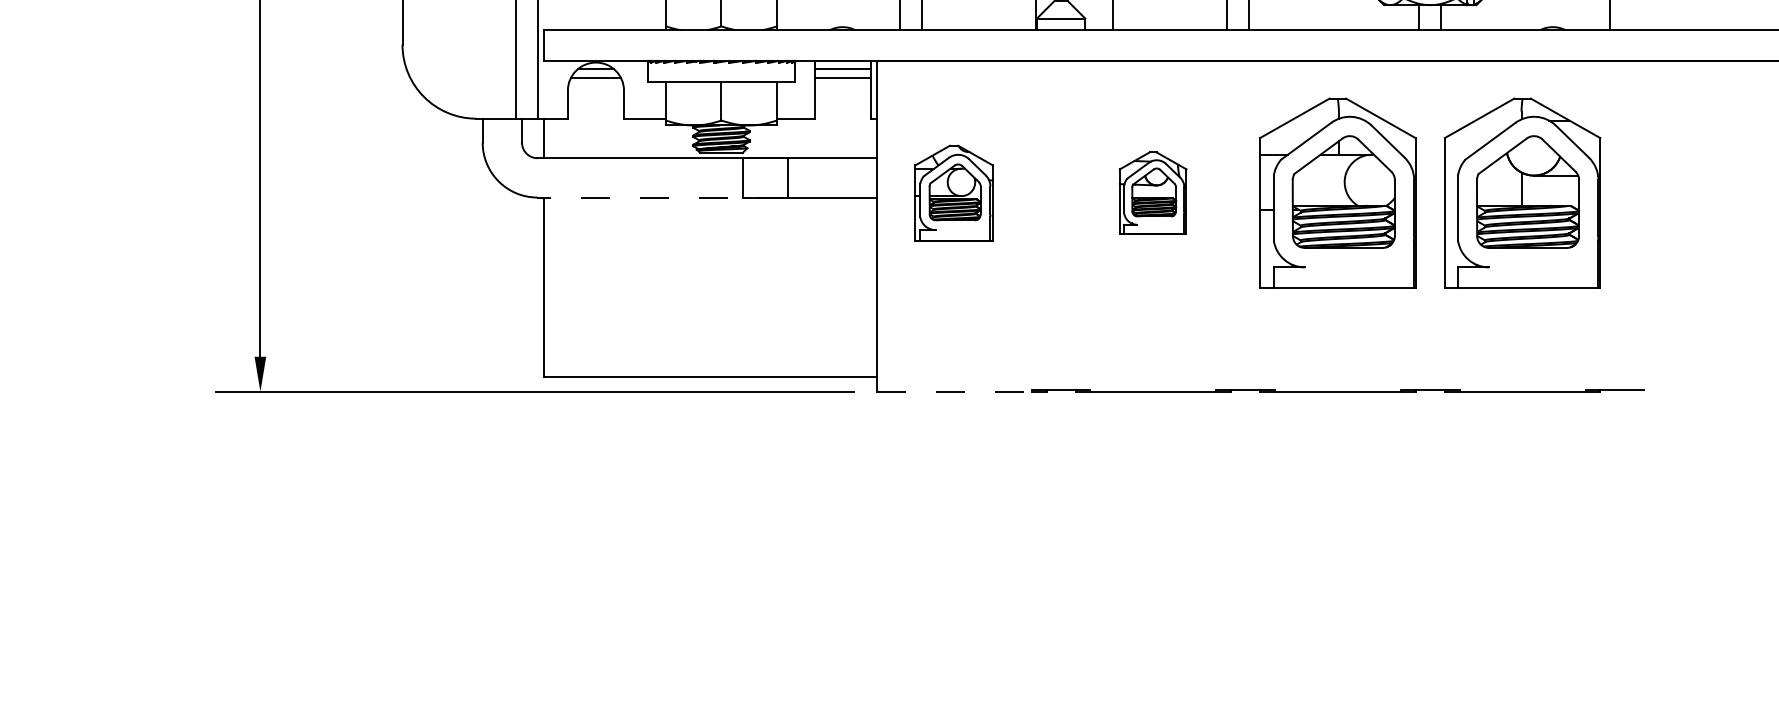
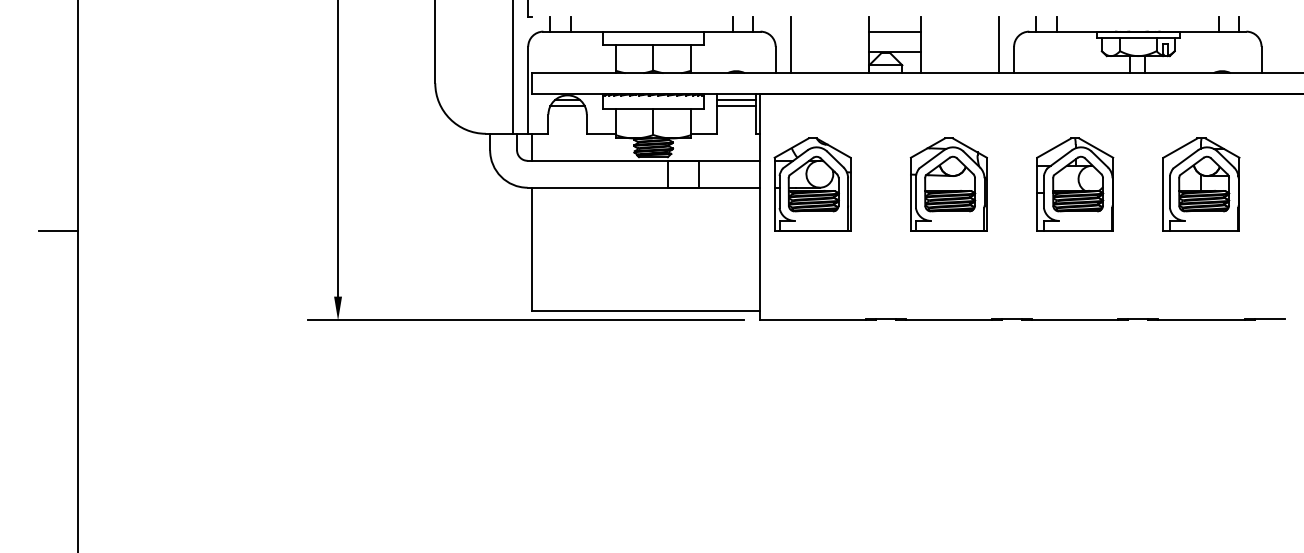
part: (953, 192) -> (812, 184), size x1.43
part: (1152, 192) -> (948, 184), size x1.67
part: (1338, 192) -> (1075, 184), size x0.71
part: (1522, 192) -> (1201, 184), size x0.71
line: (663, 197) -> (613, 187), dashed -> solid
line: (955, 391) -> (813, 320), dashed -> solid

